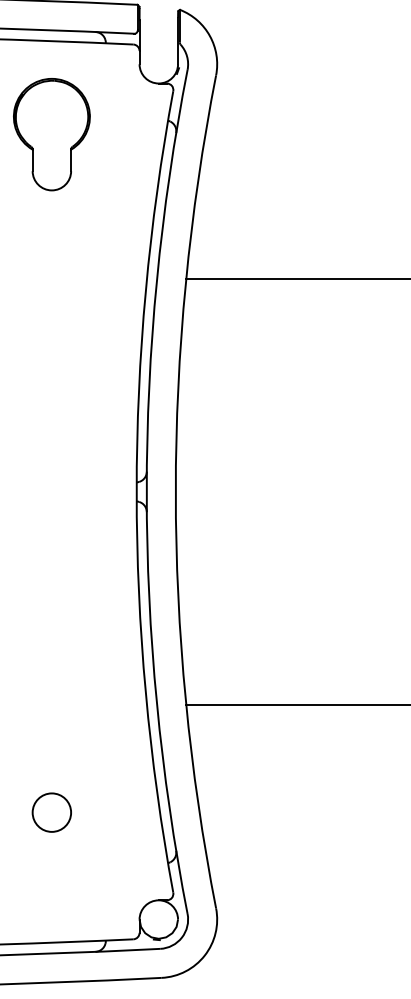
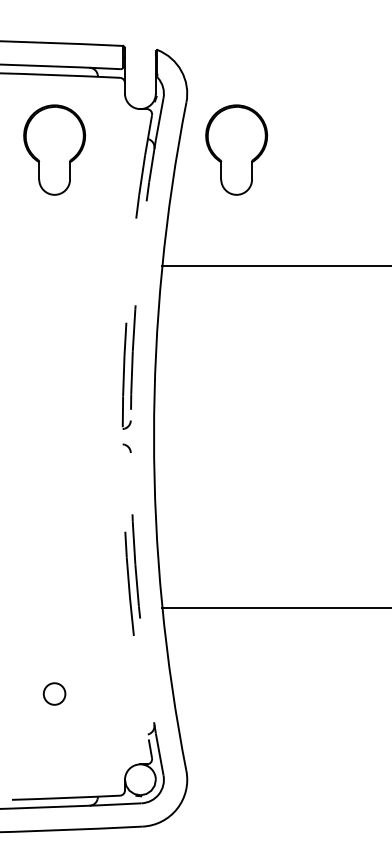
part: (278, 133) -> (236, 149), added
arc: (136, 491) -> (122, 436), solid -> dashed
arc: (146, 491) -> (130, 436), solid -> dashed
circle: (51, 811) -> (54, 693), size x0.7

